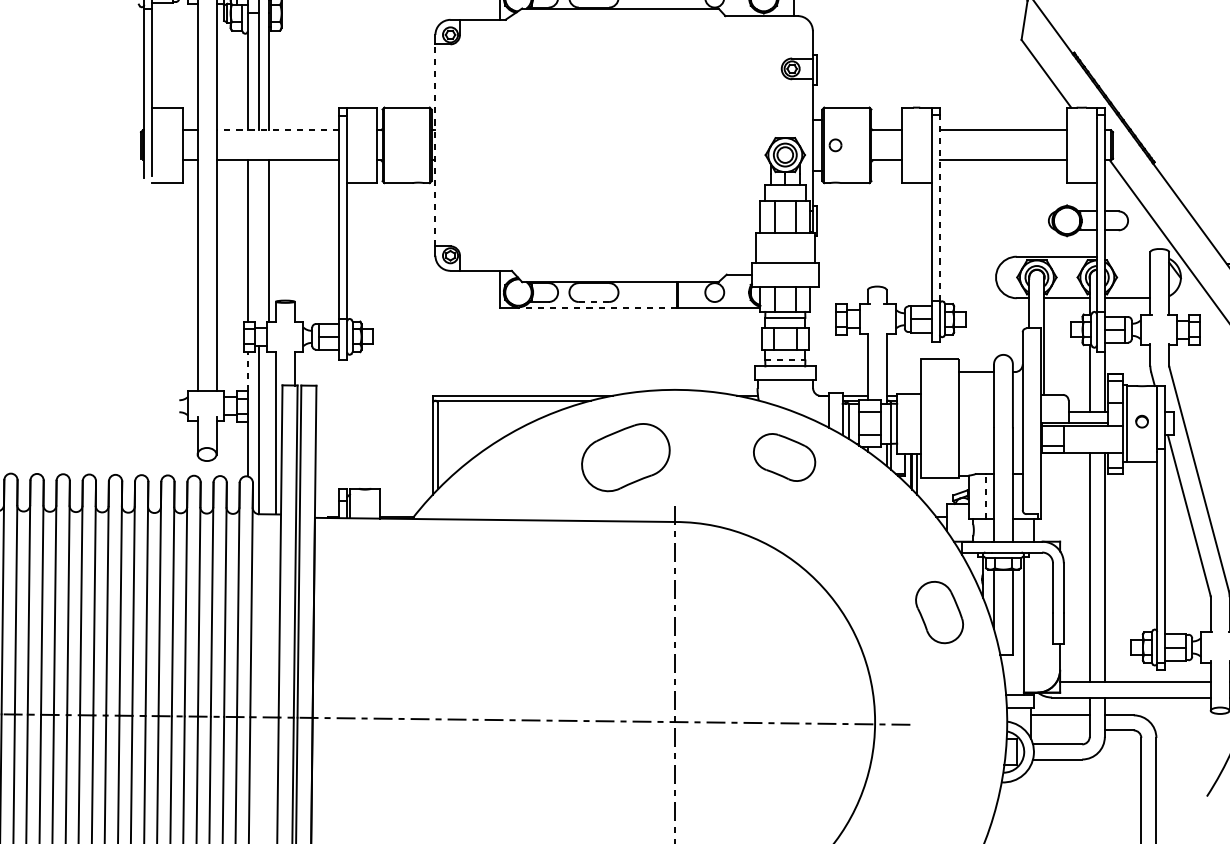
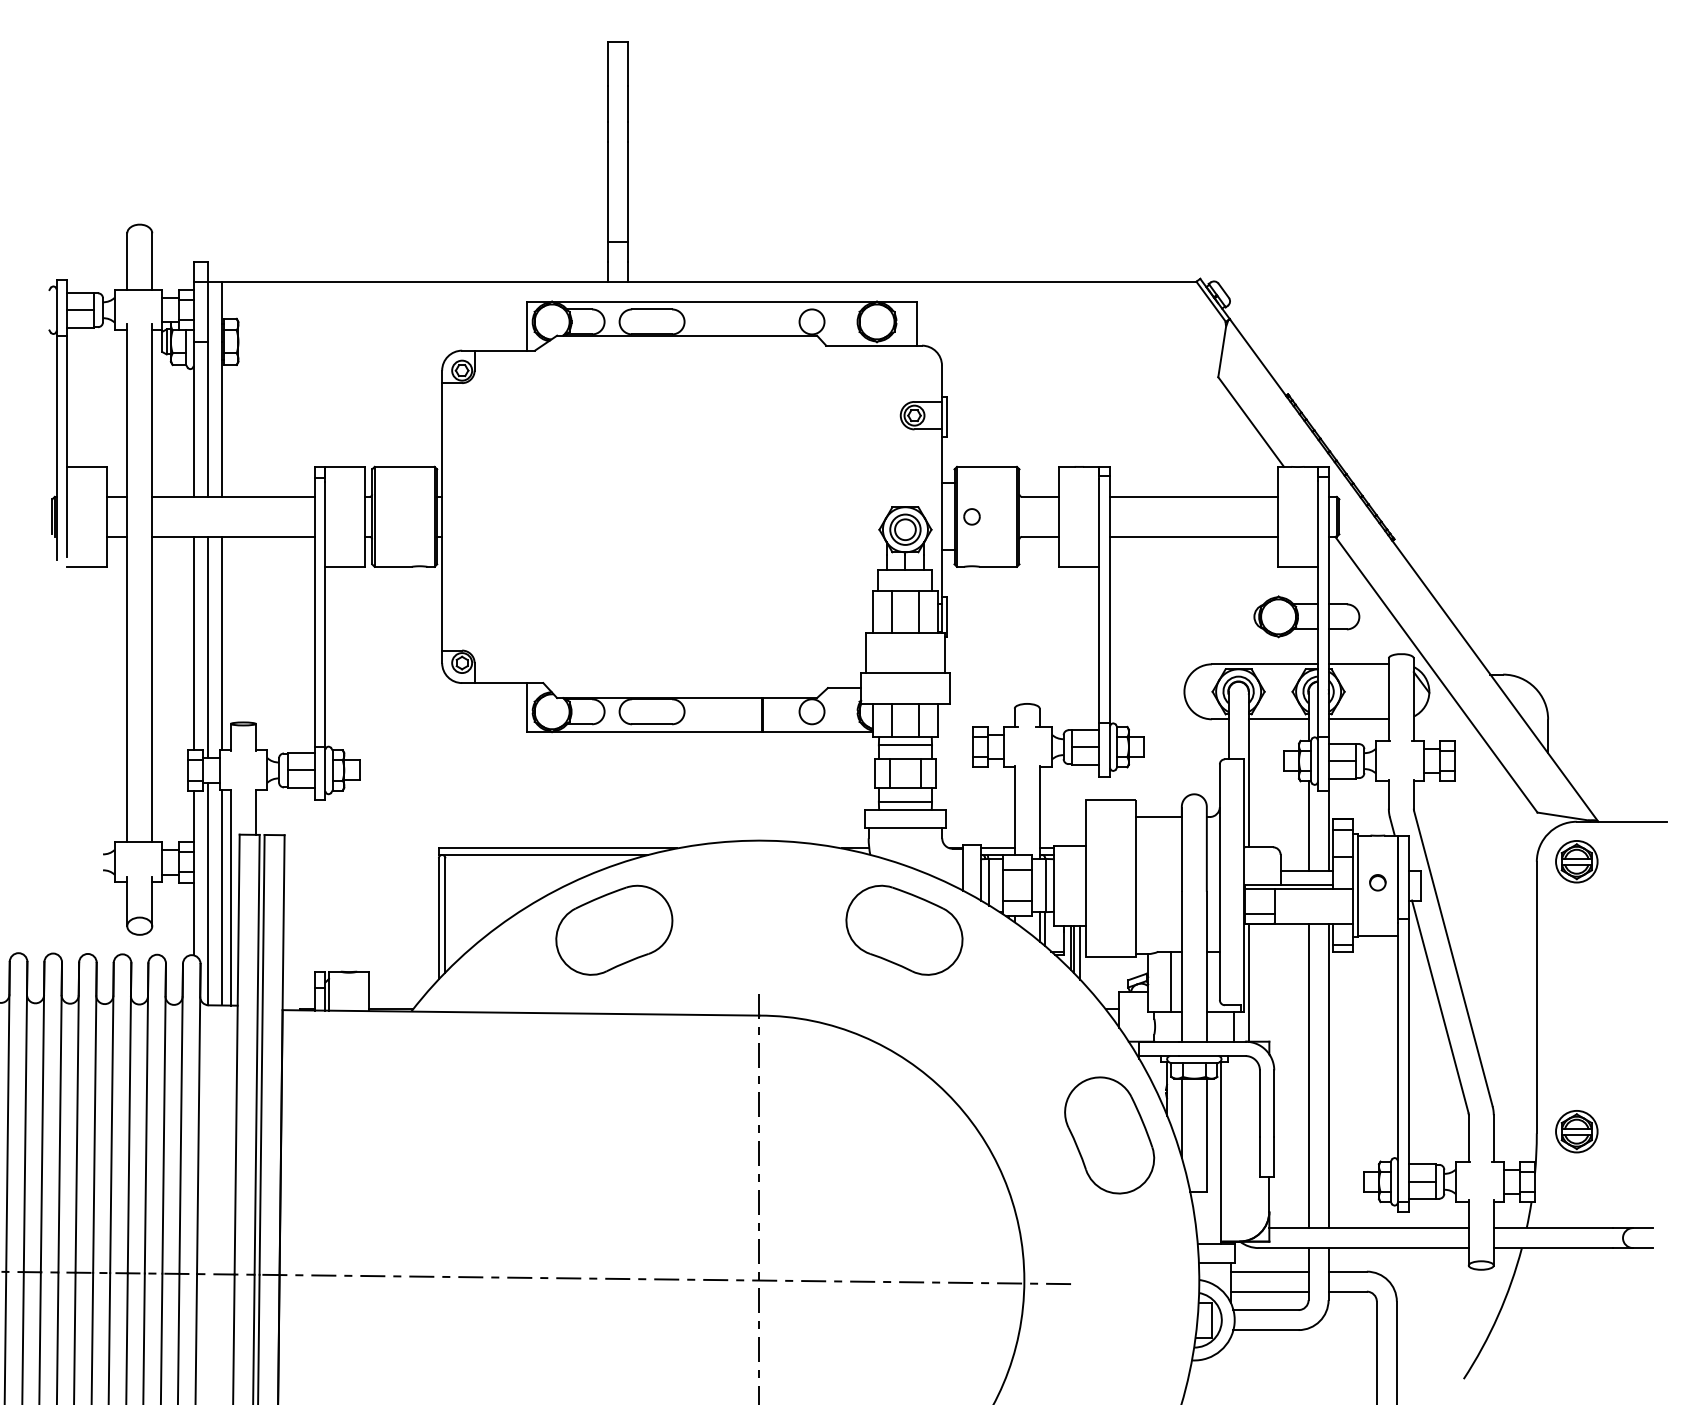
line: (277, 129) -> (232, 496), dashed -> solid
line: (435, 145) -> (442, 516), dashed -> solid
line: (940, 207) -> (1110, 598), dashed -> solid
line: (258, 244) -> (207, 647), added
line: (1127, 256) -> (1358, 664), added
line: (594, 302) -> (652, 724), dashed -> solid
line: (598, 307) -> (657, 731), dashed -> solid
line: (785, 360) -> (905, 801), dashed -> solid
line: (247, 371) -> (193, 816), dashed -> solid
line: (269, 432) -> (222, 897), added
part: (625, 456) -> (614, 929), moved
part: (784, 456) -> (904, 929), size x1.43
line: (986, 496) -> (1171, 981), dashed -> solid
line: (1044, 496) -> (1248, 982), added
part: (939, 612) -> (1109, 1135), size x1.43
line: (1060, 730) -> (1269, 1291), added

